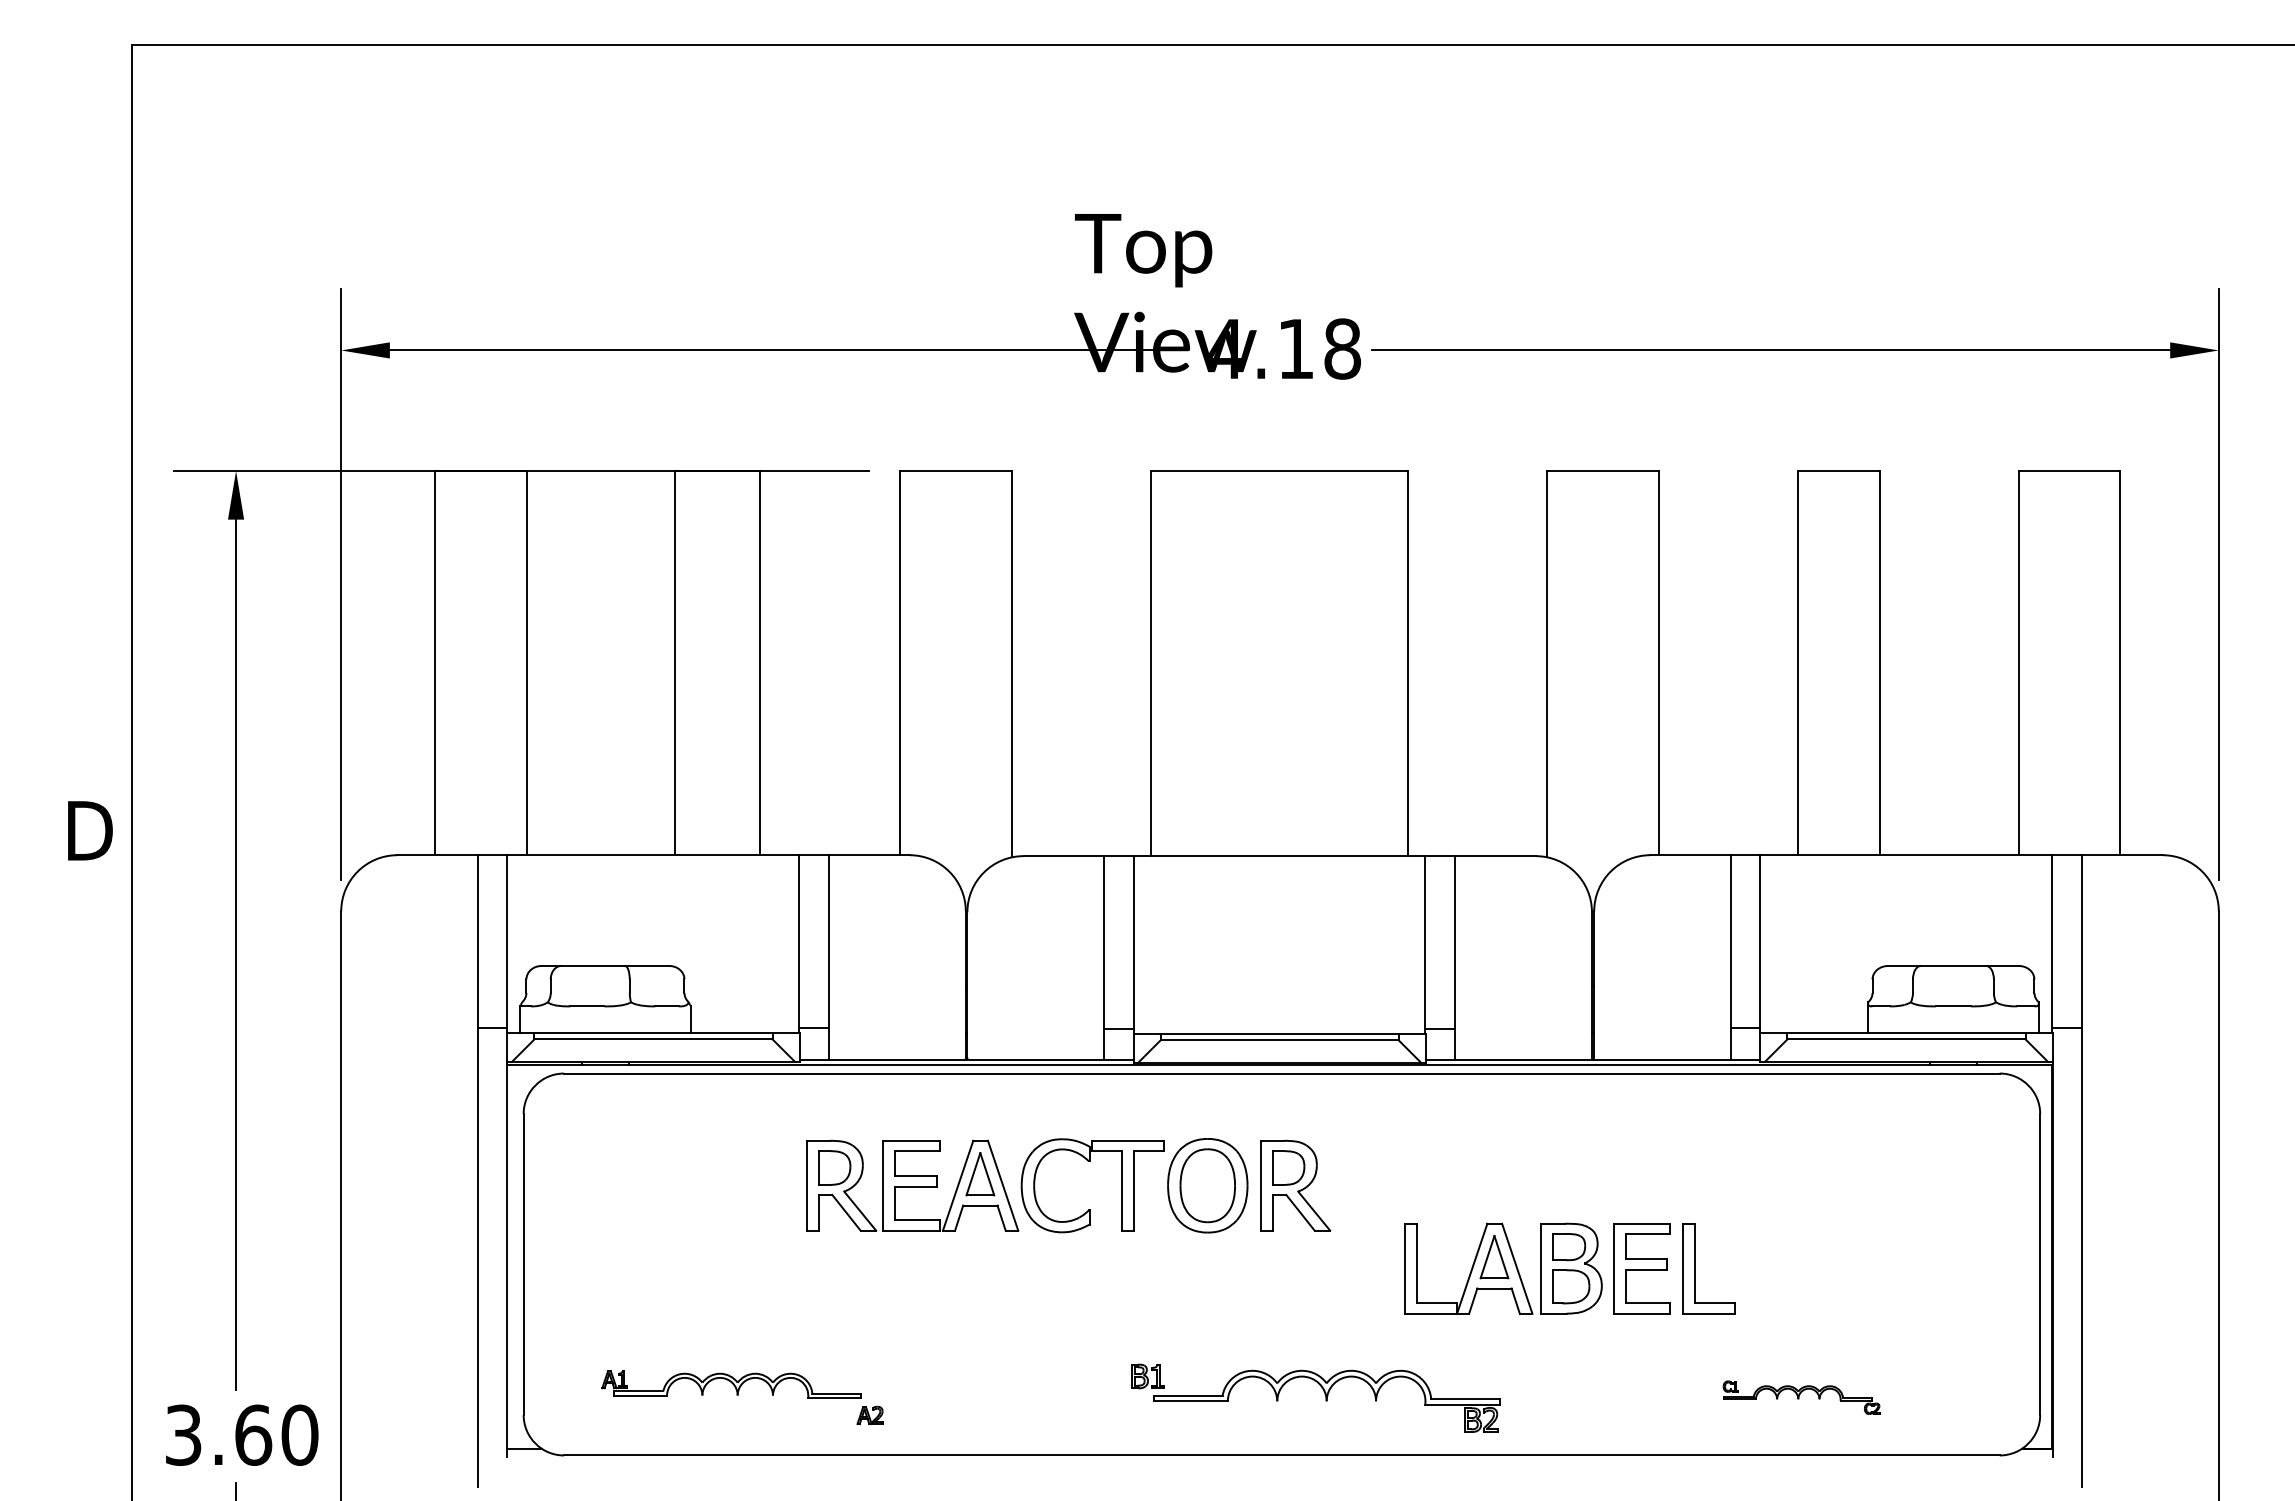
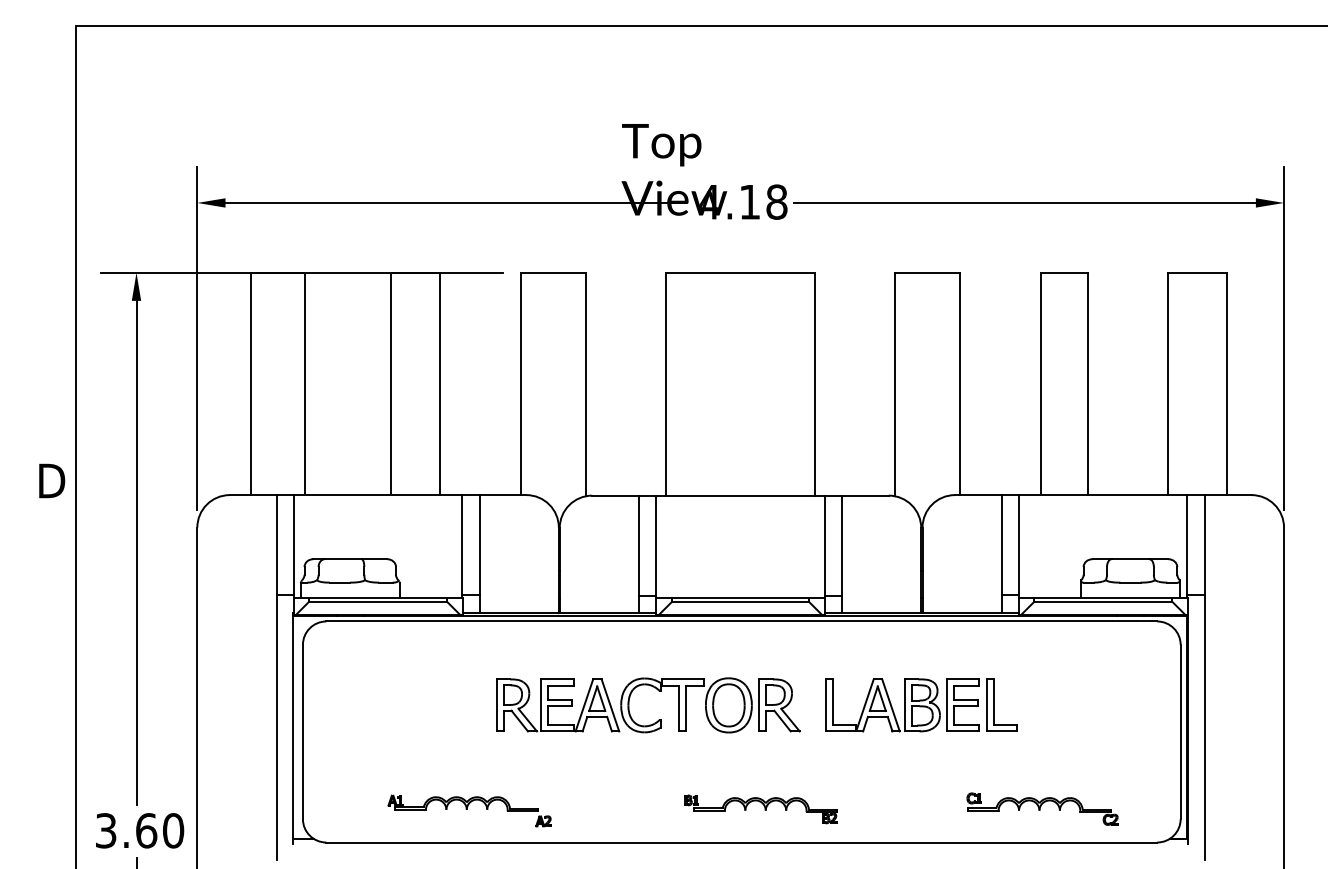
part: (1086, 1161) -> (658, 691), moved
part: (1569, 1268) -> (921, 705), moved
part: (742, 1396) -> (469, 810), moved
part: (1801, 1396) -> (1042, 808), size x1.67
part: (1314, 1398) -> (760, 809), size x0.71

